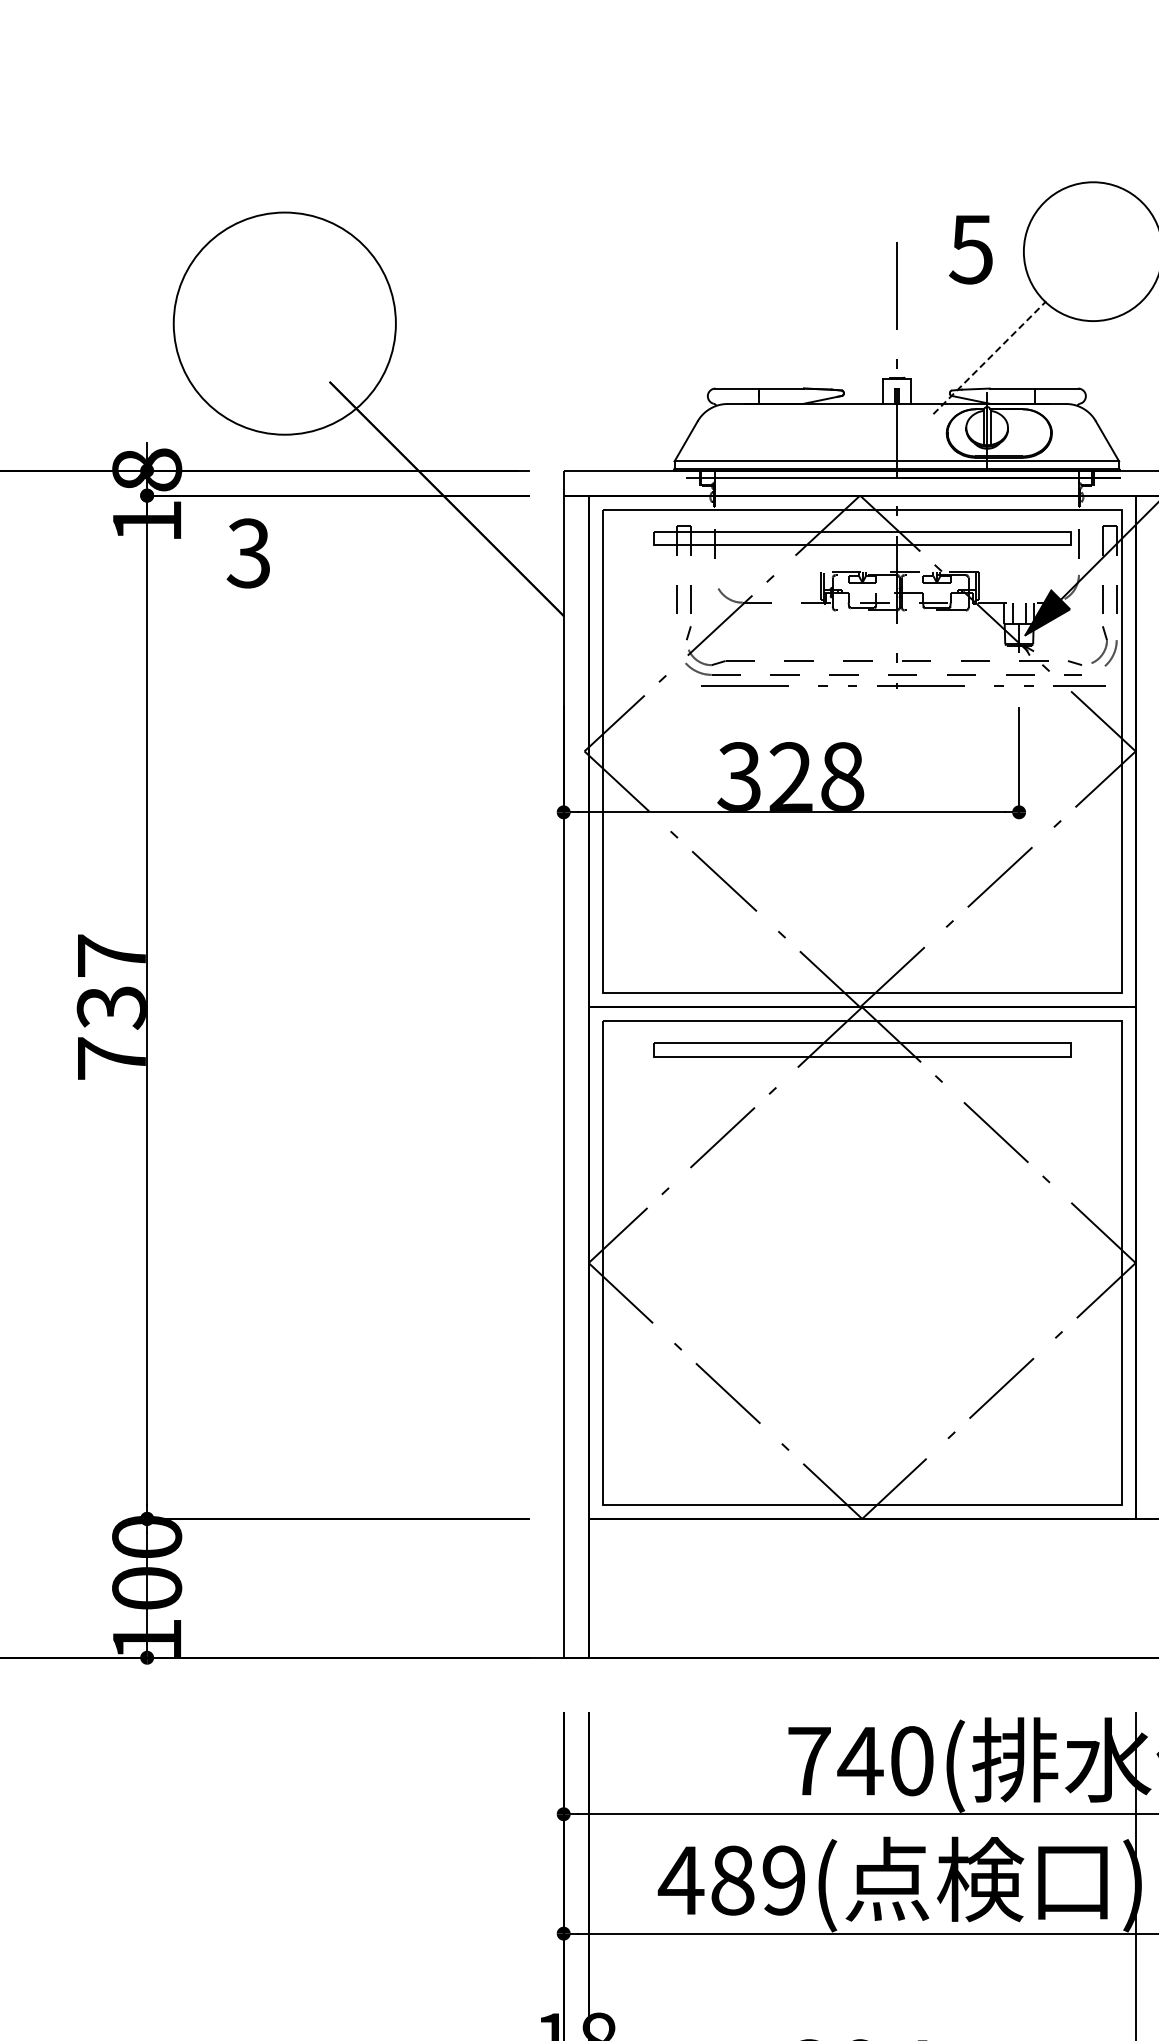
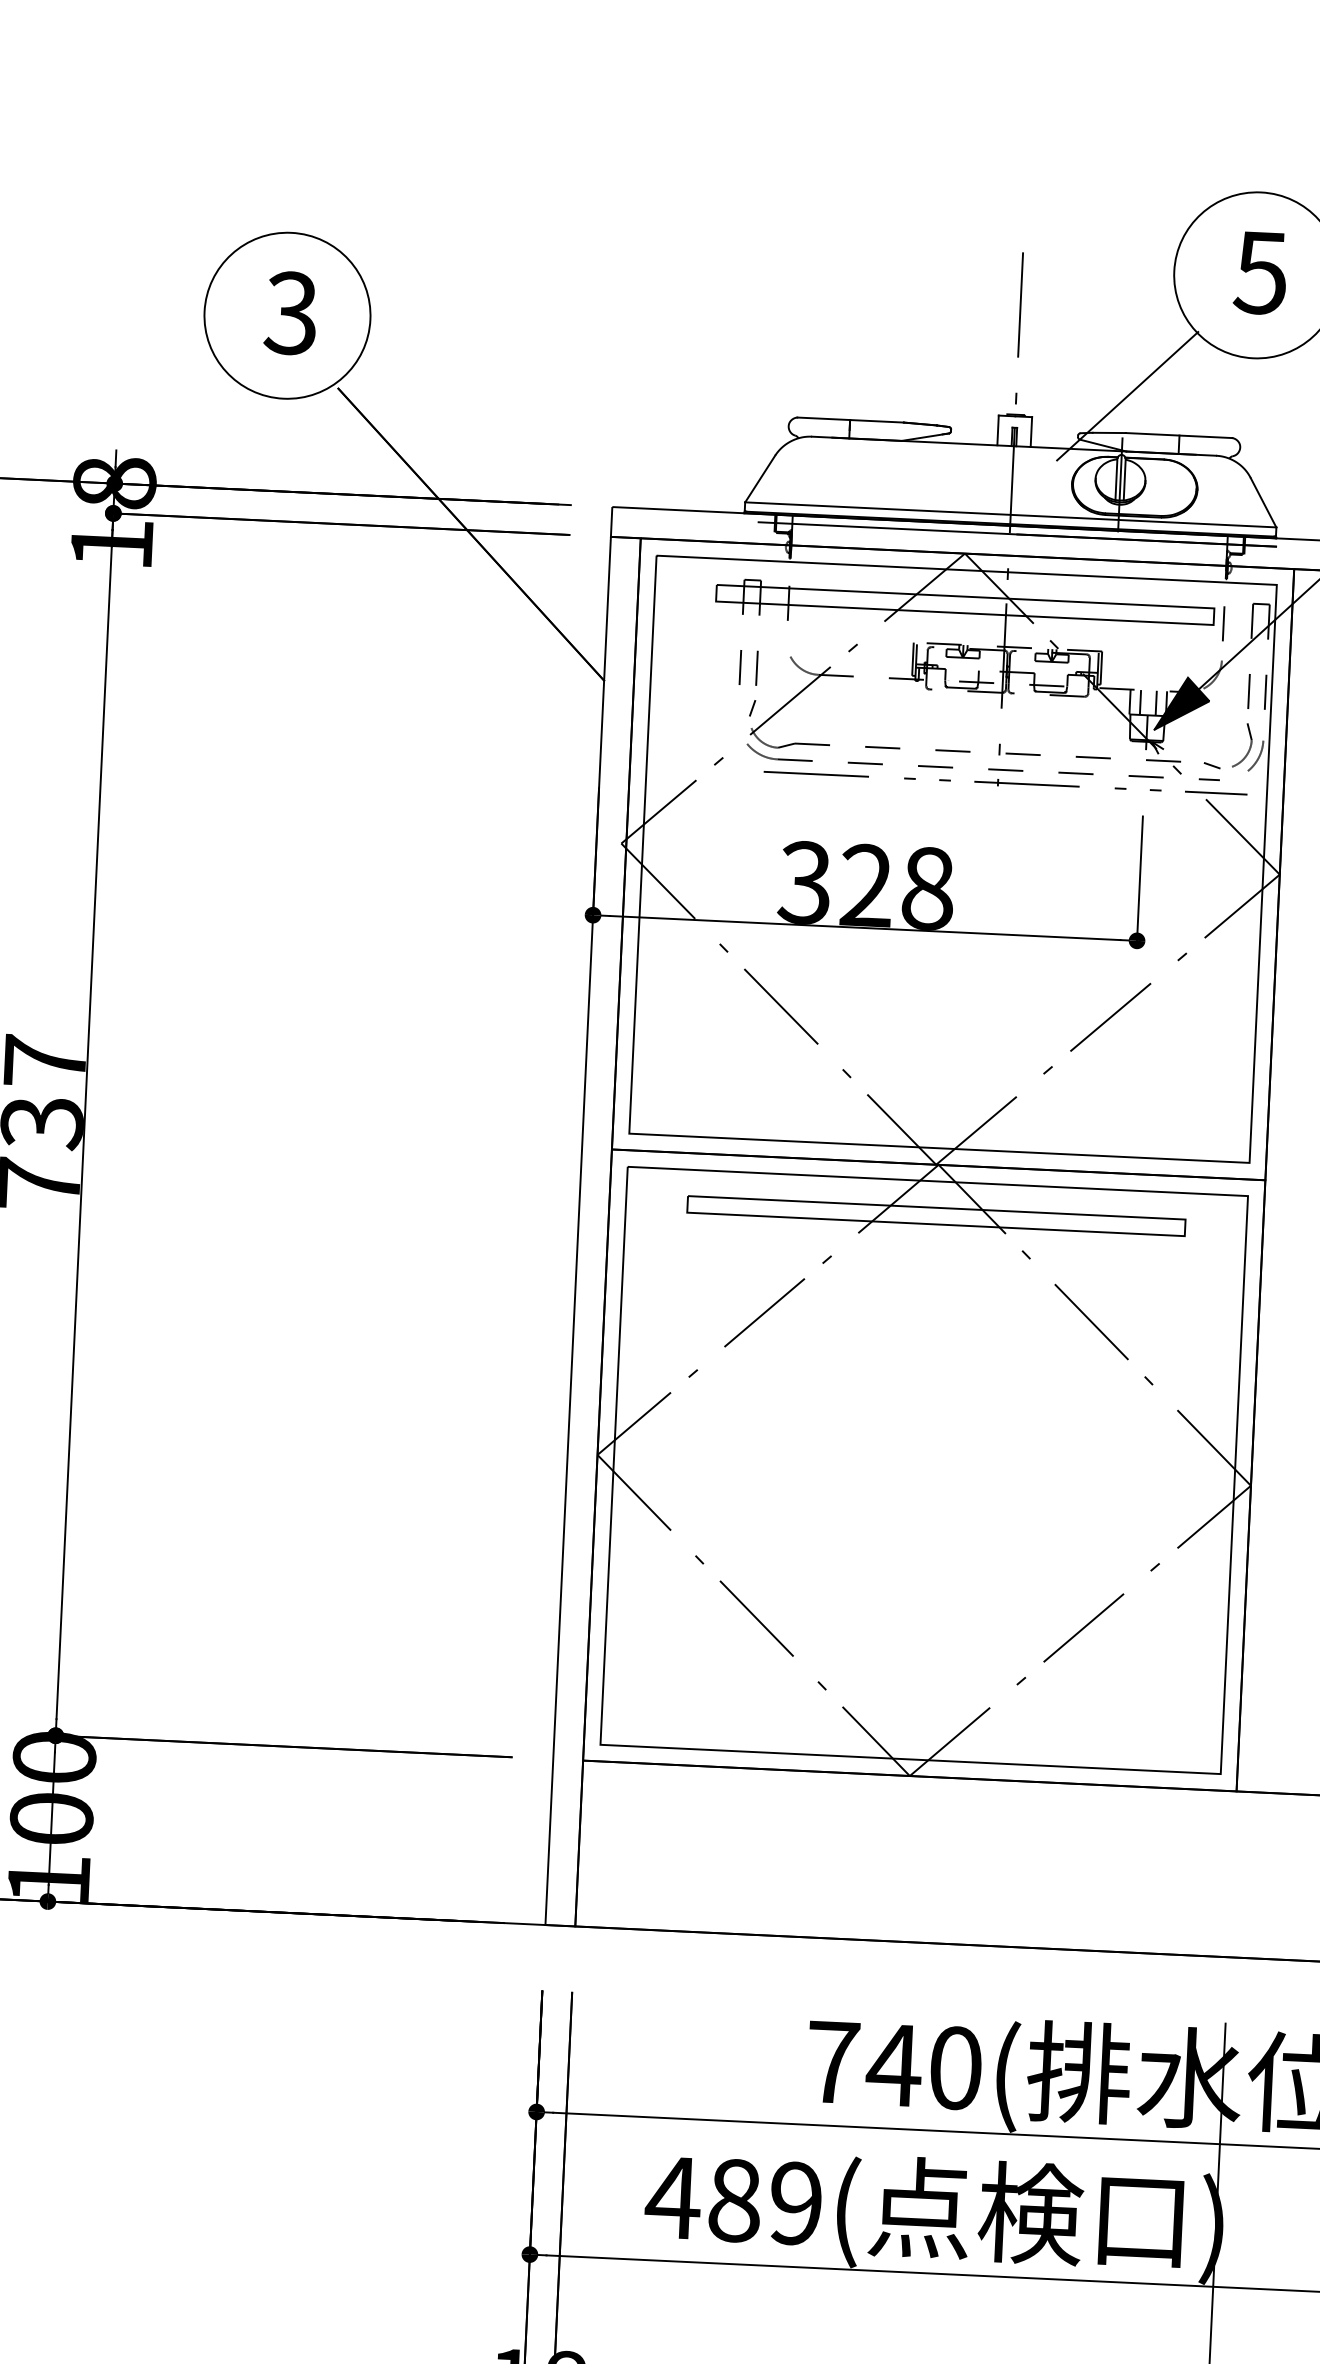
text: (970, 249) -> (1259, 272), moved
circle: (284, 323) -> (287, 315), size x0.62
line: (989, 357) -> (1127, 395), dashed -> solid
text: (247, 553) -> (289, 313), moved

